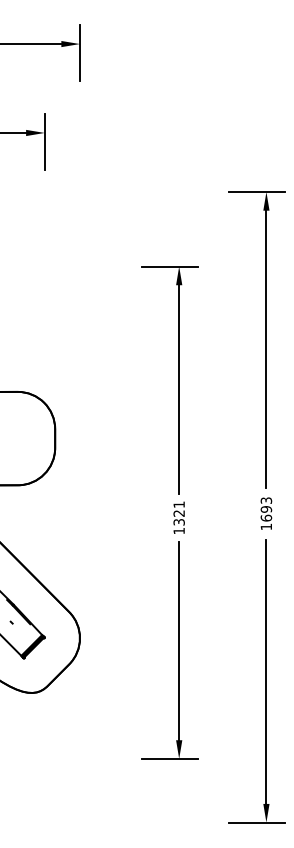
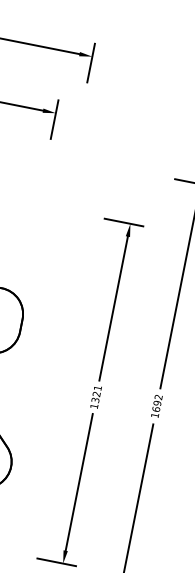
text: (266, 500) -> (158, 397), 1693 -> 1692

